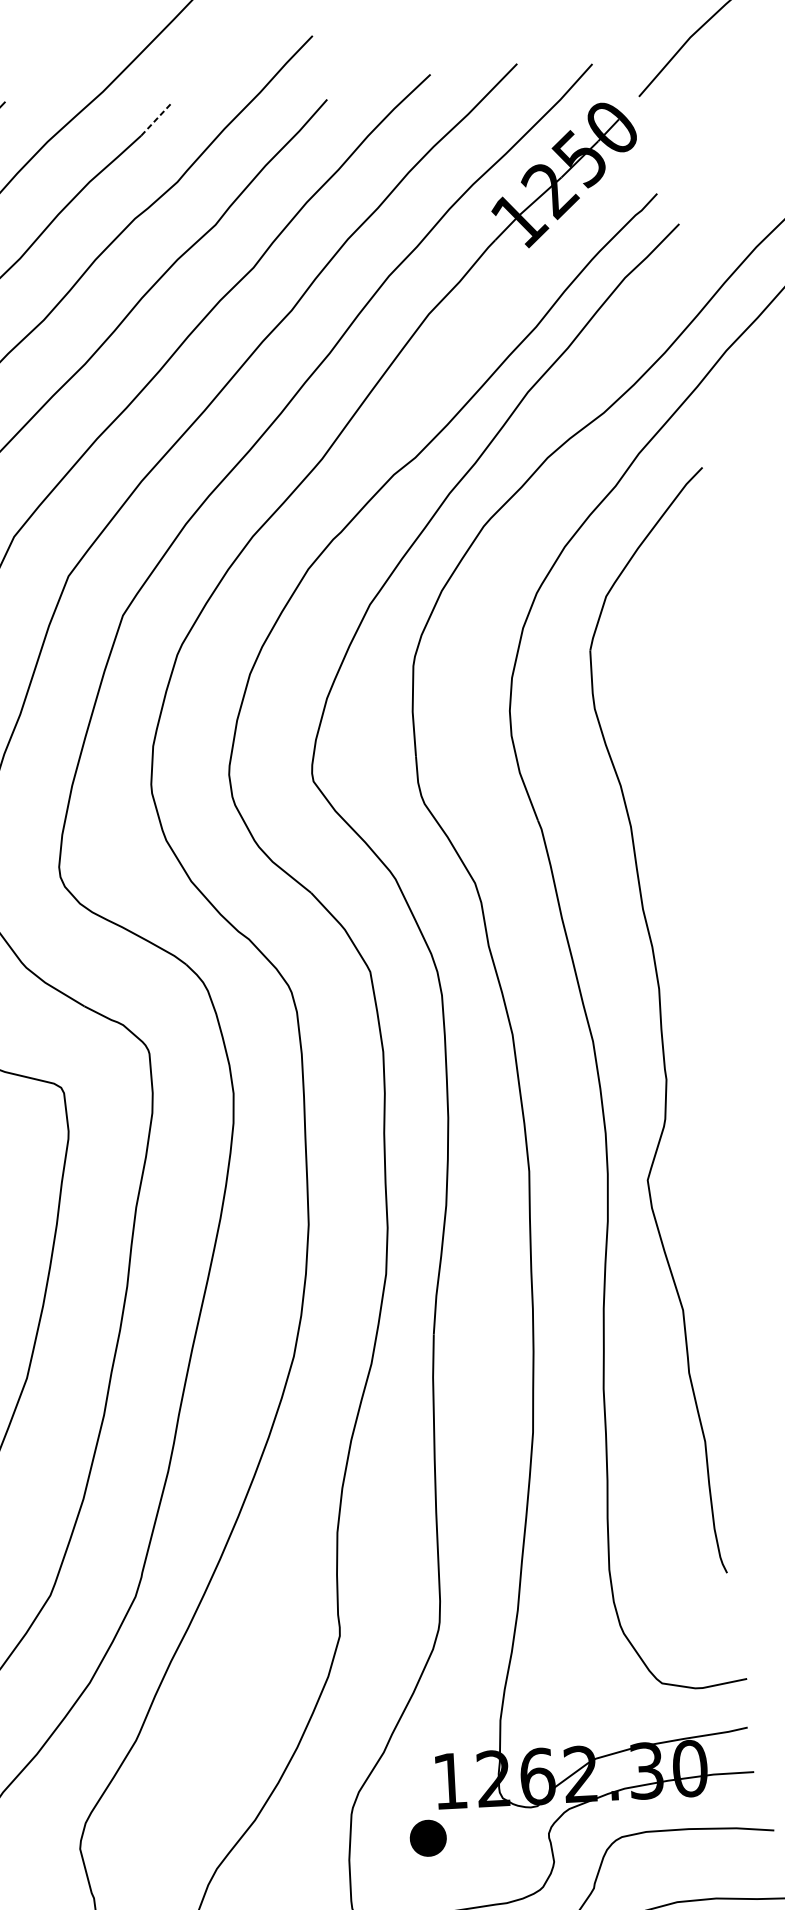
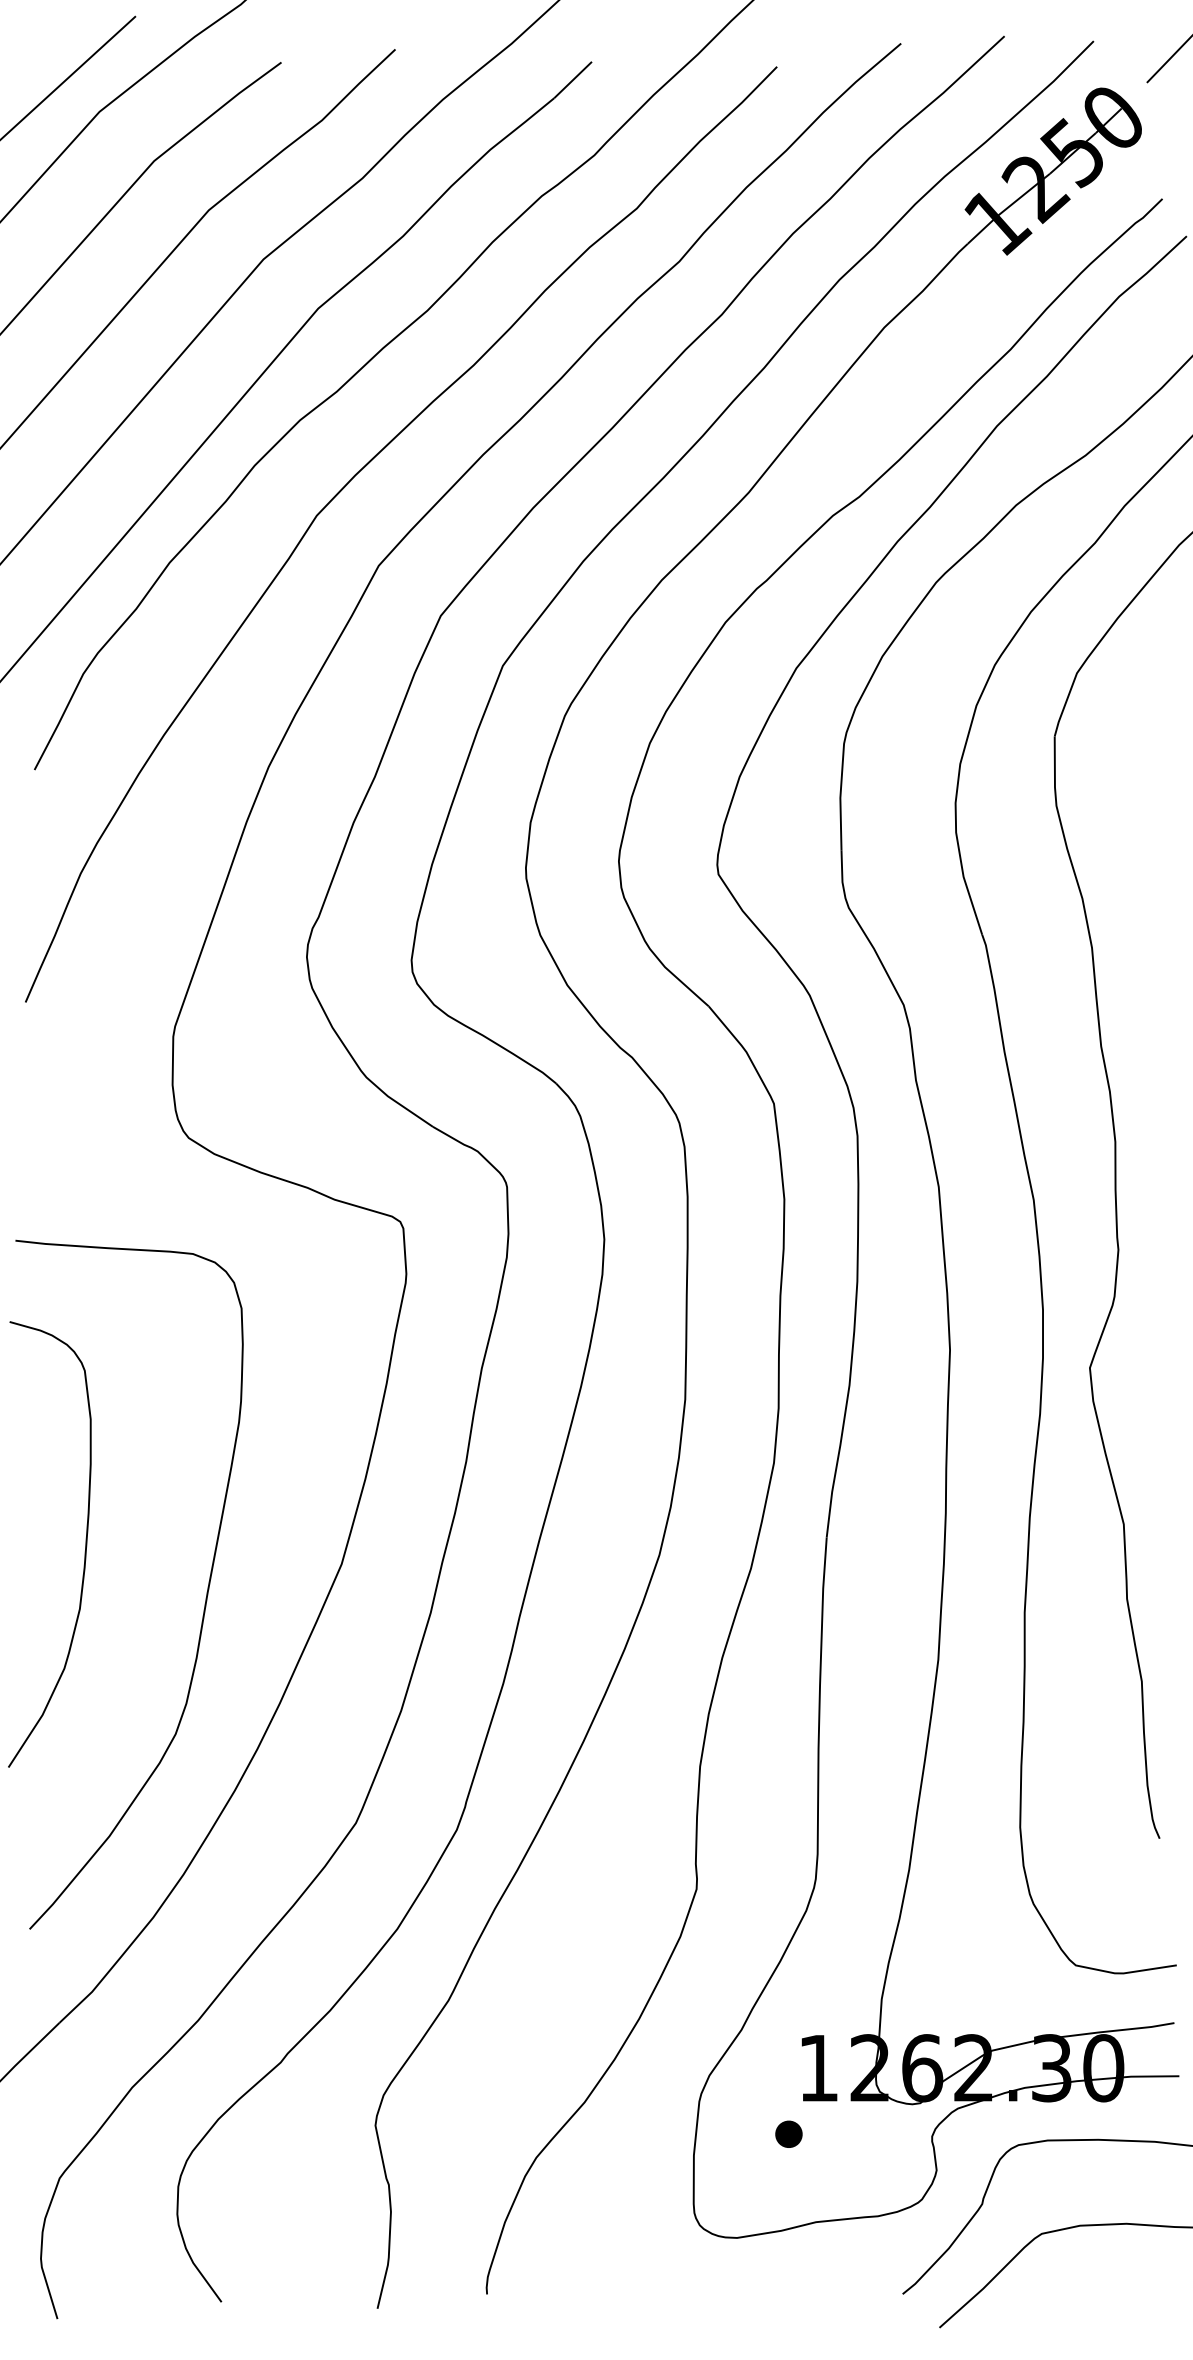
line: (156, 119) -> (573, 79), dashed -> solid
part: (427, 1837) -> (788, 2133), size x0.62

